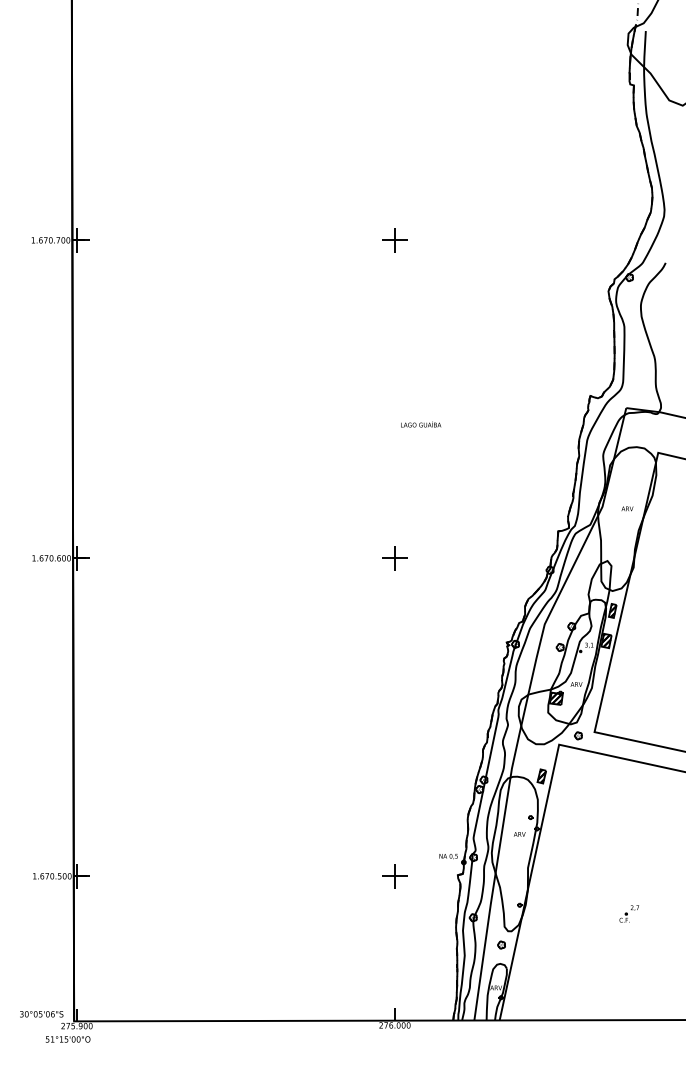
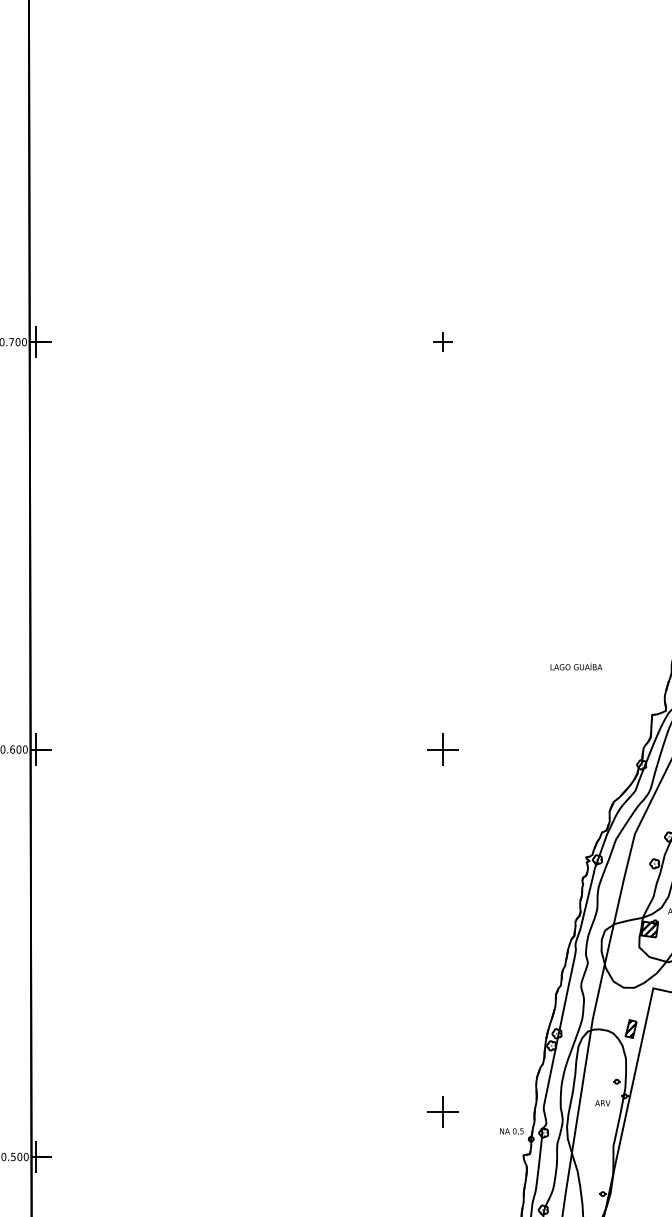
part: (394, 240) -> (442, 342), size x0.6
text: (421, 424) -> (576, 666), moved
part: (394, 876) -> (442, 1112), moved

